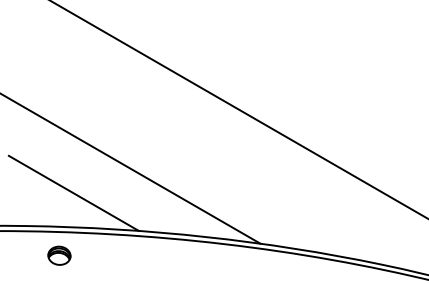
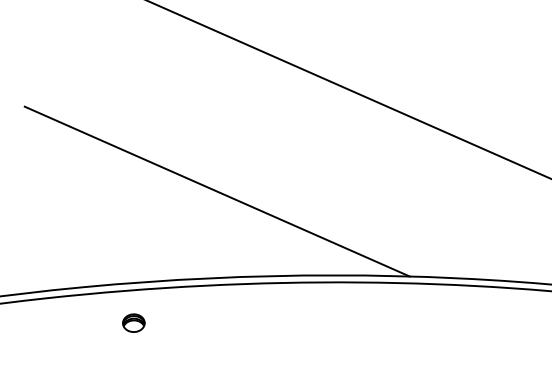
line: (73, 192) -> (143, 233), removed
part: (59, 255) -> (133, 322), size x0.7

